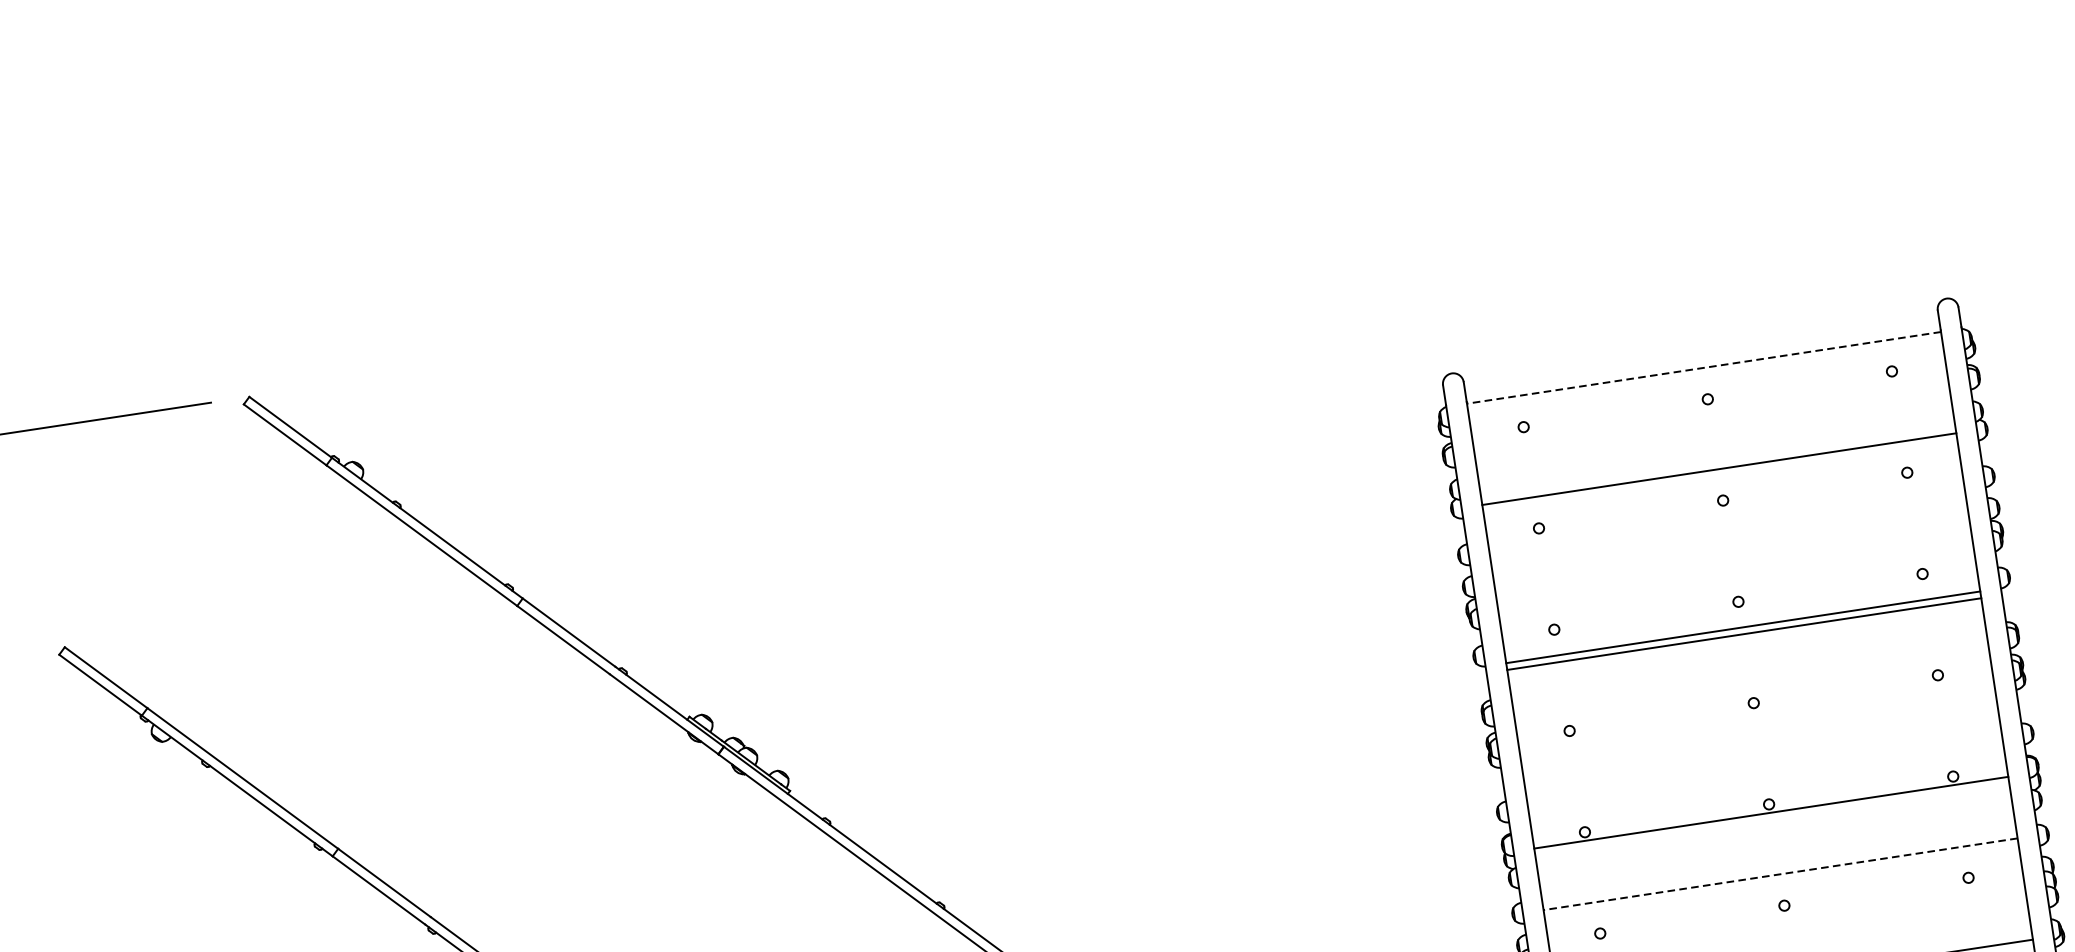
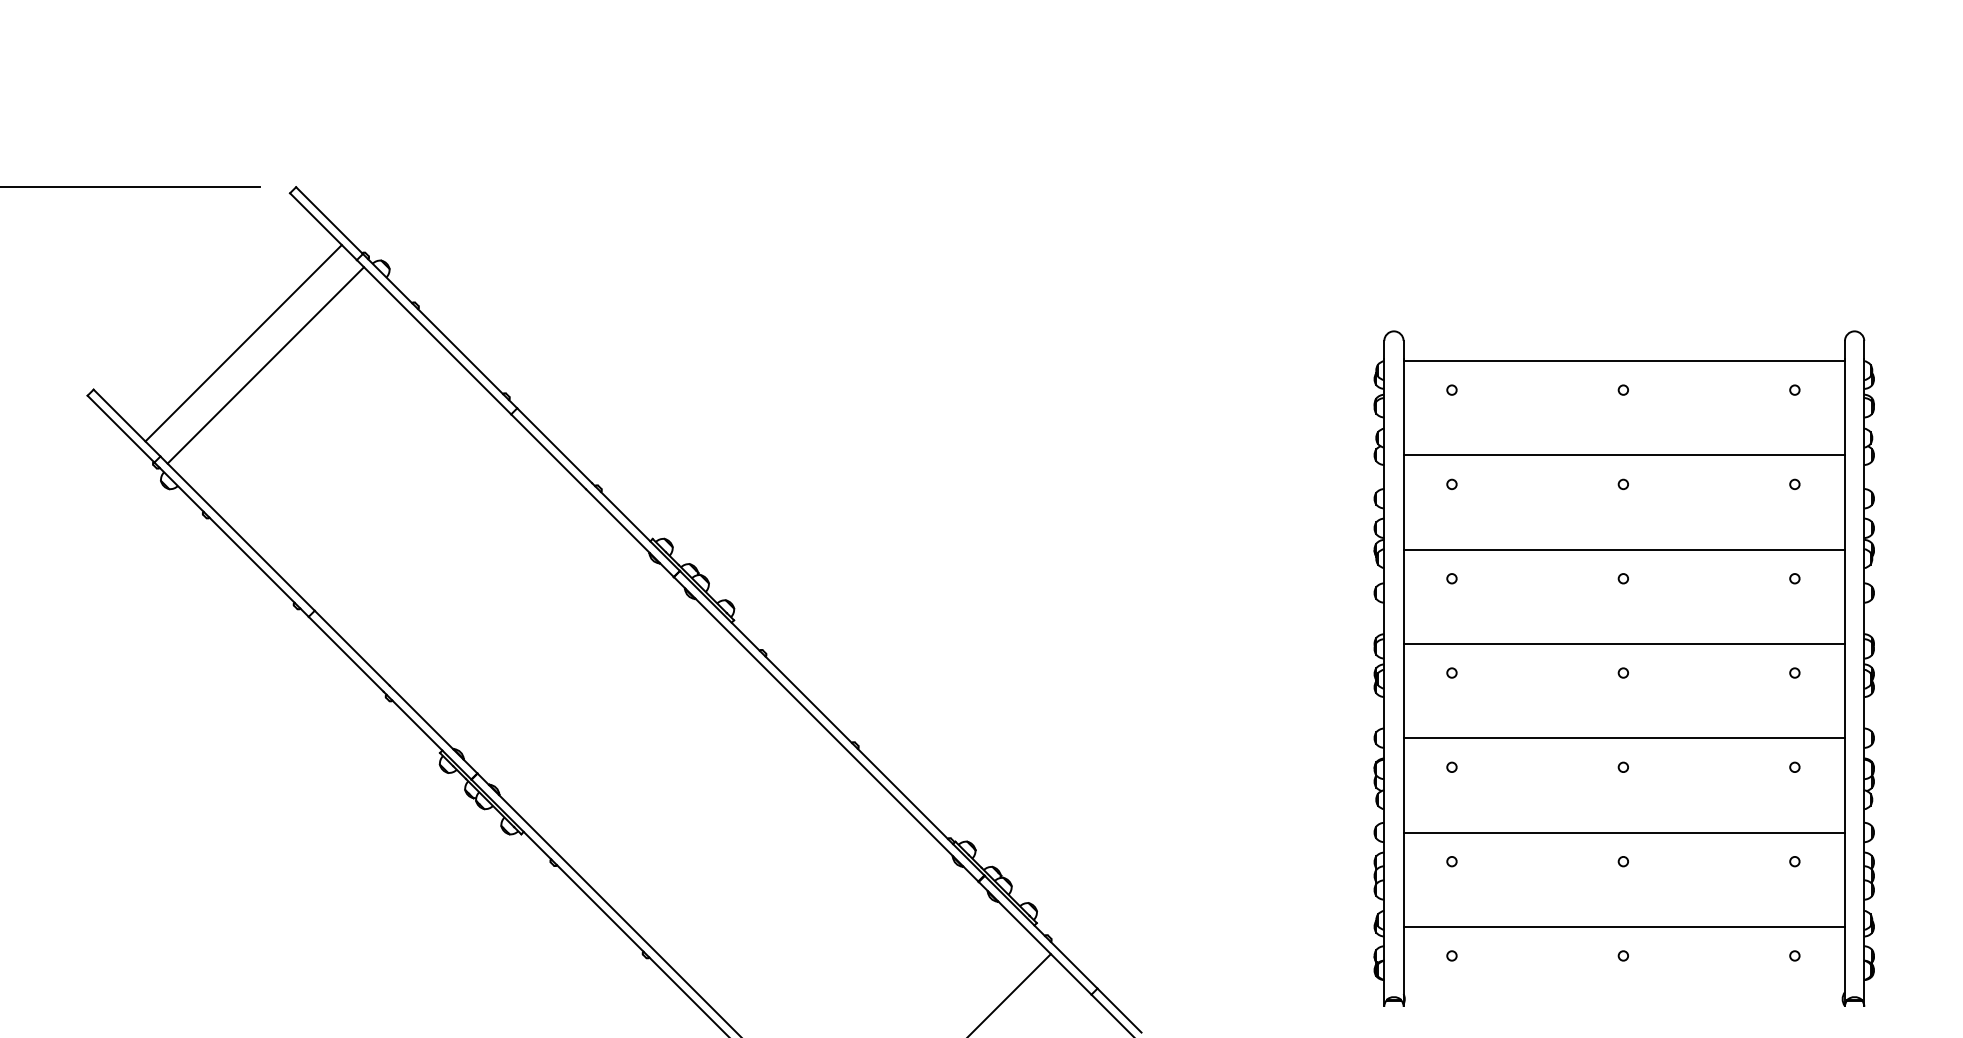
line: (1704, 368) -> (1624, 361), dashed -> solid
line: (218, 573) -> (243, 343), added
line: (245, 593) -> (265, 365), added
line: (1742, 627) -> (1623, 549), moved
line: (1743, 633) -> (1623, 643), moved
line: (1770, 813) -> (1623, 738), moved
line: (1780, 874) -> (1624, 832), dashed -> solid

